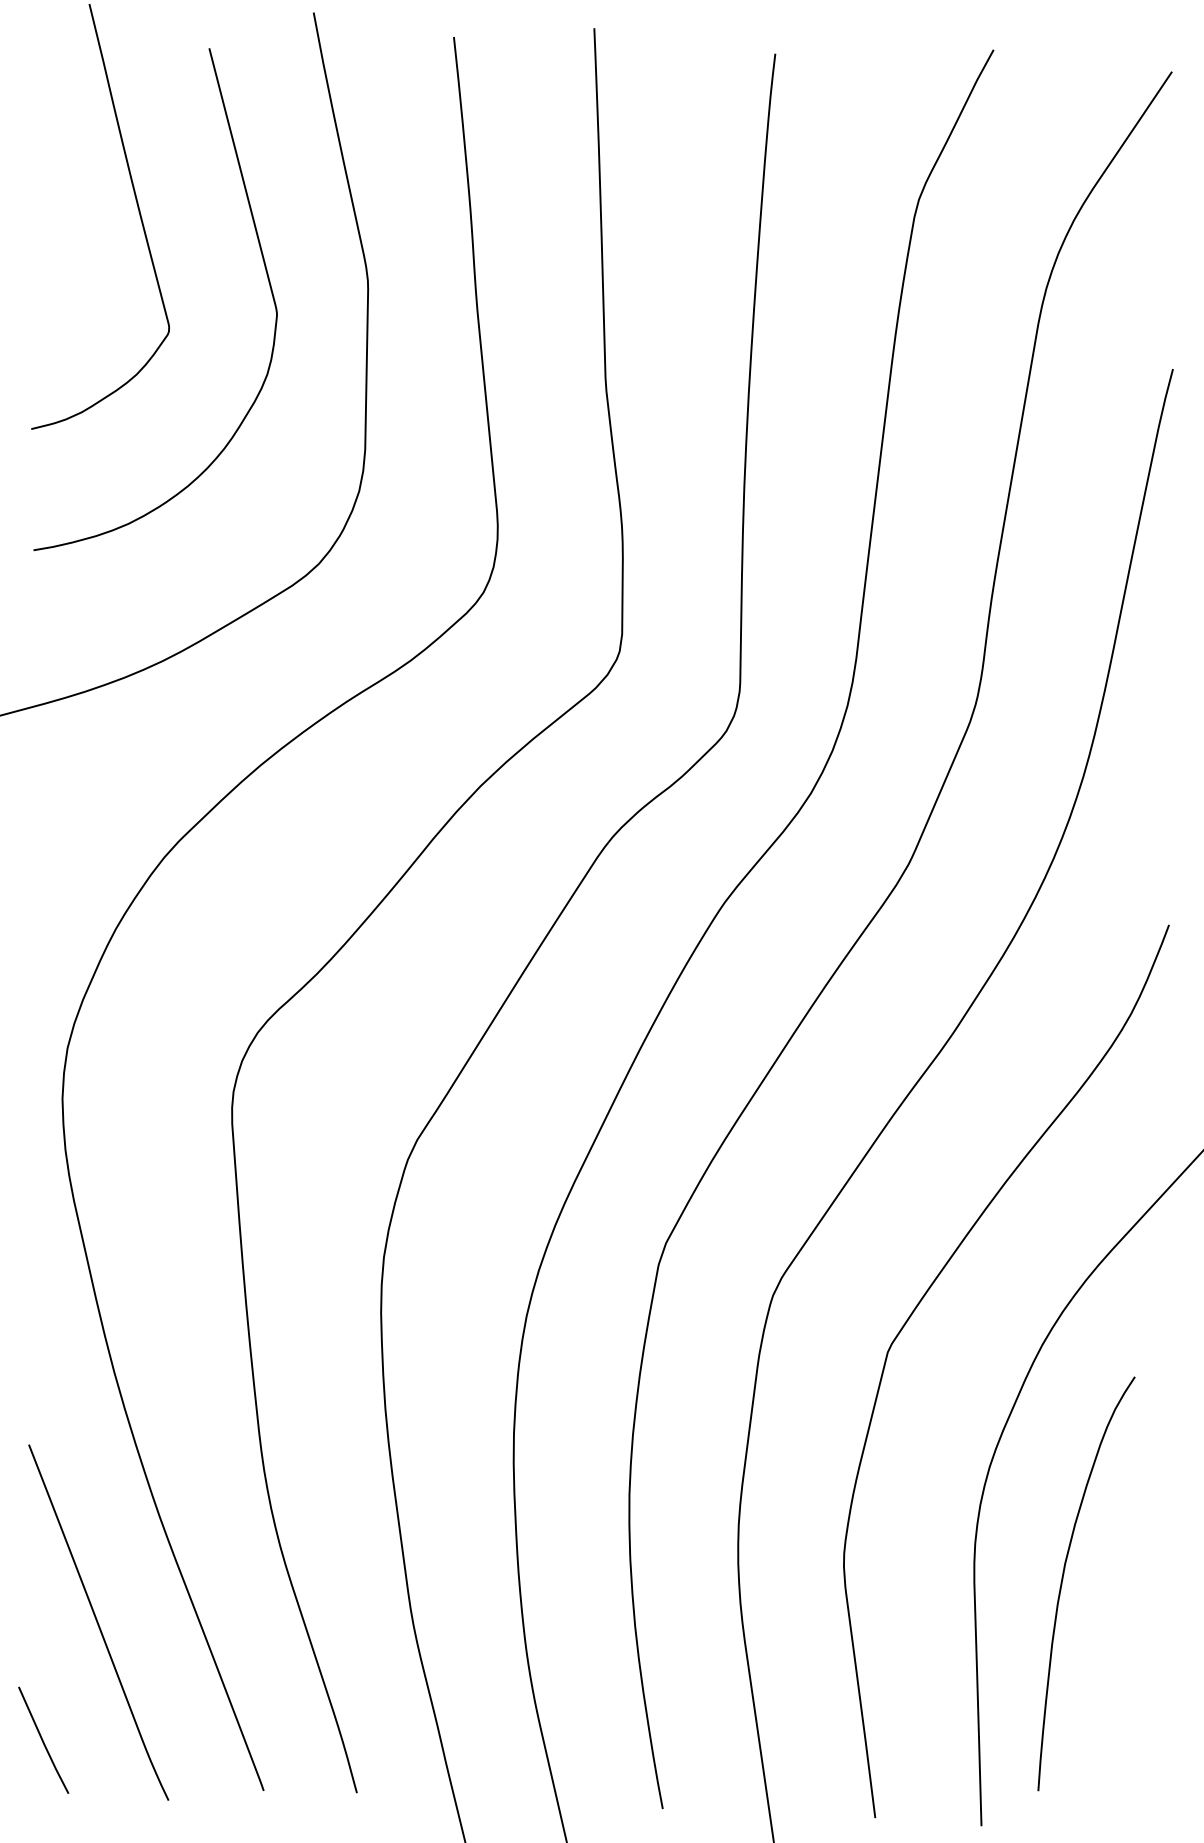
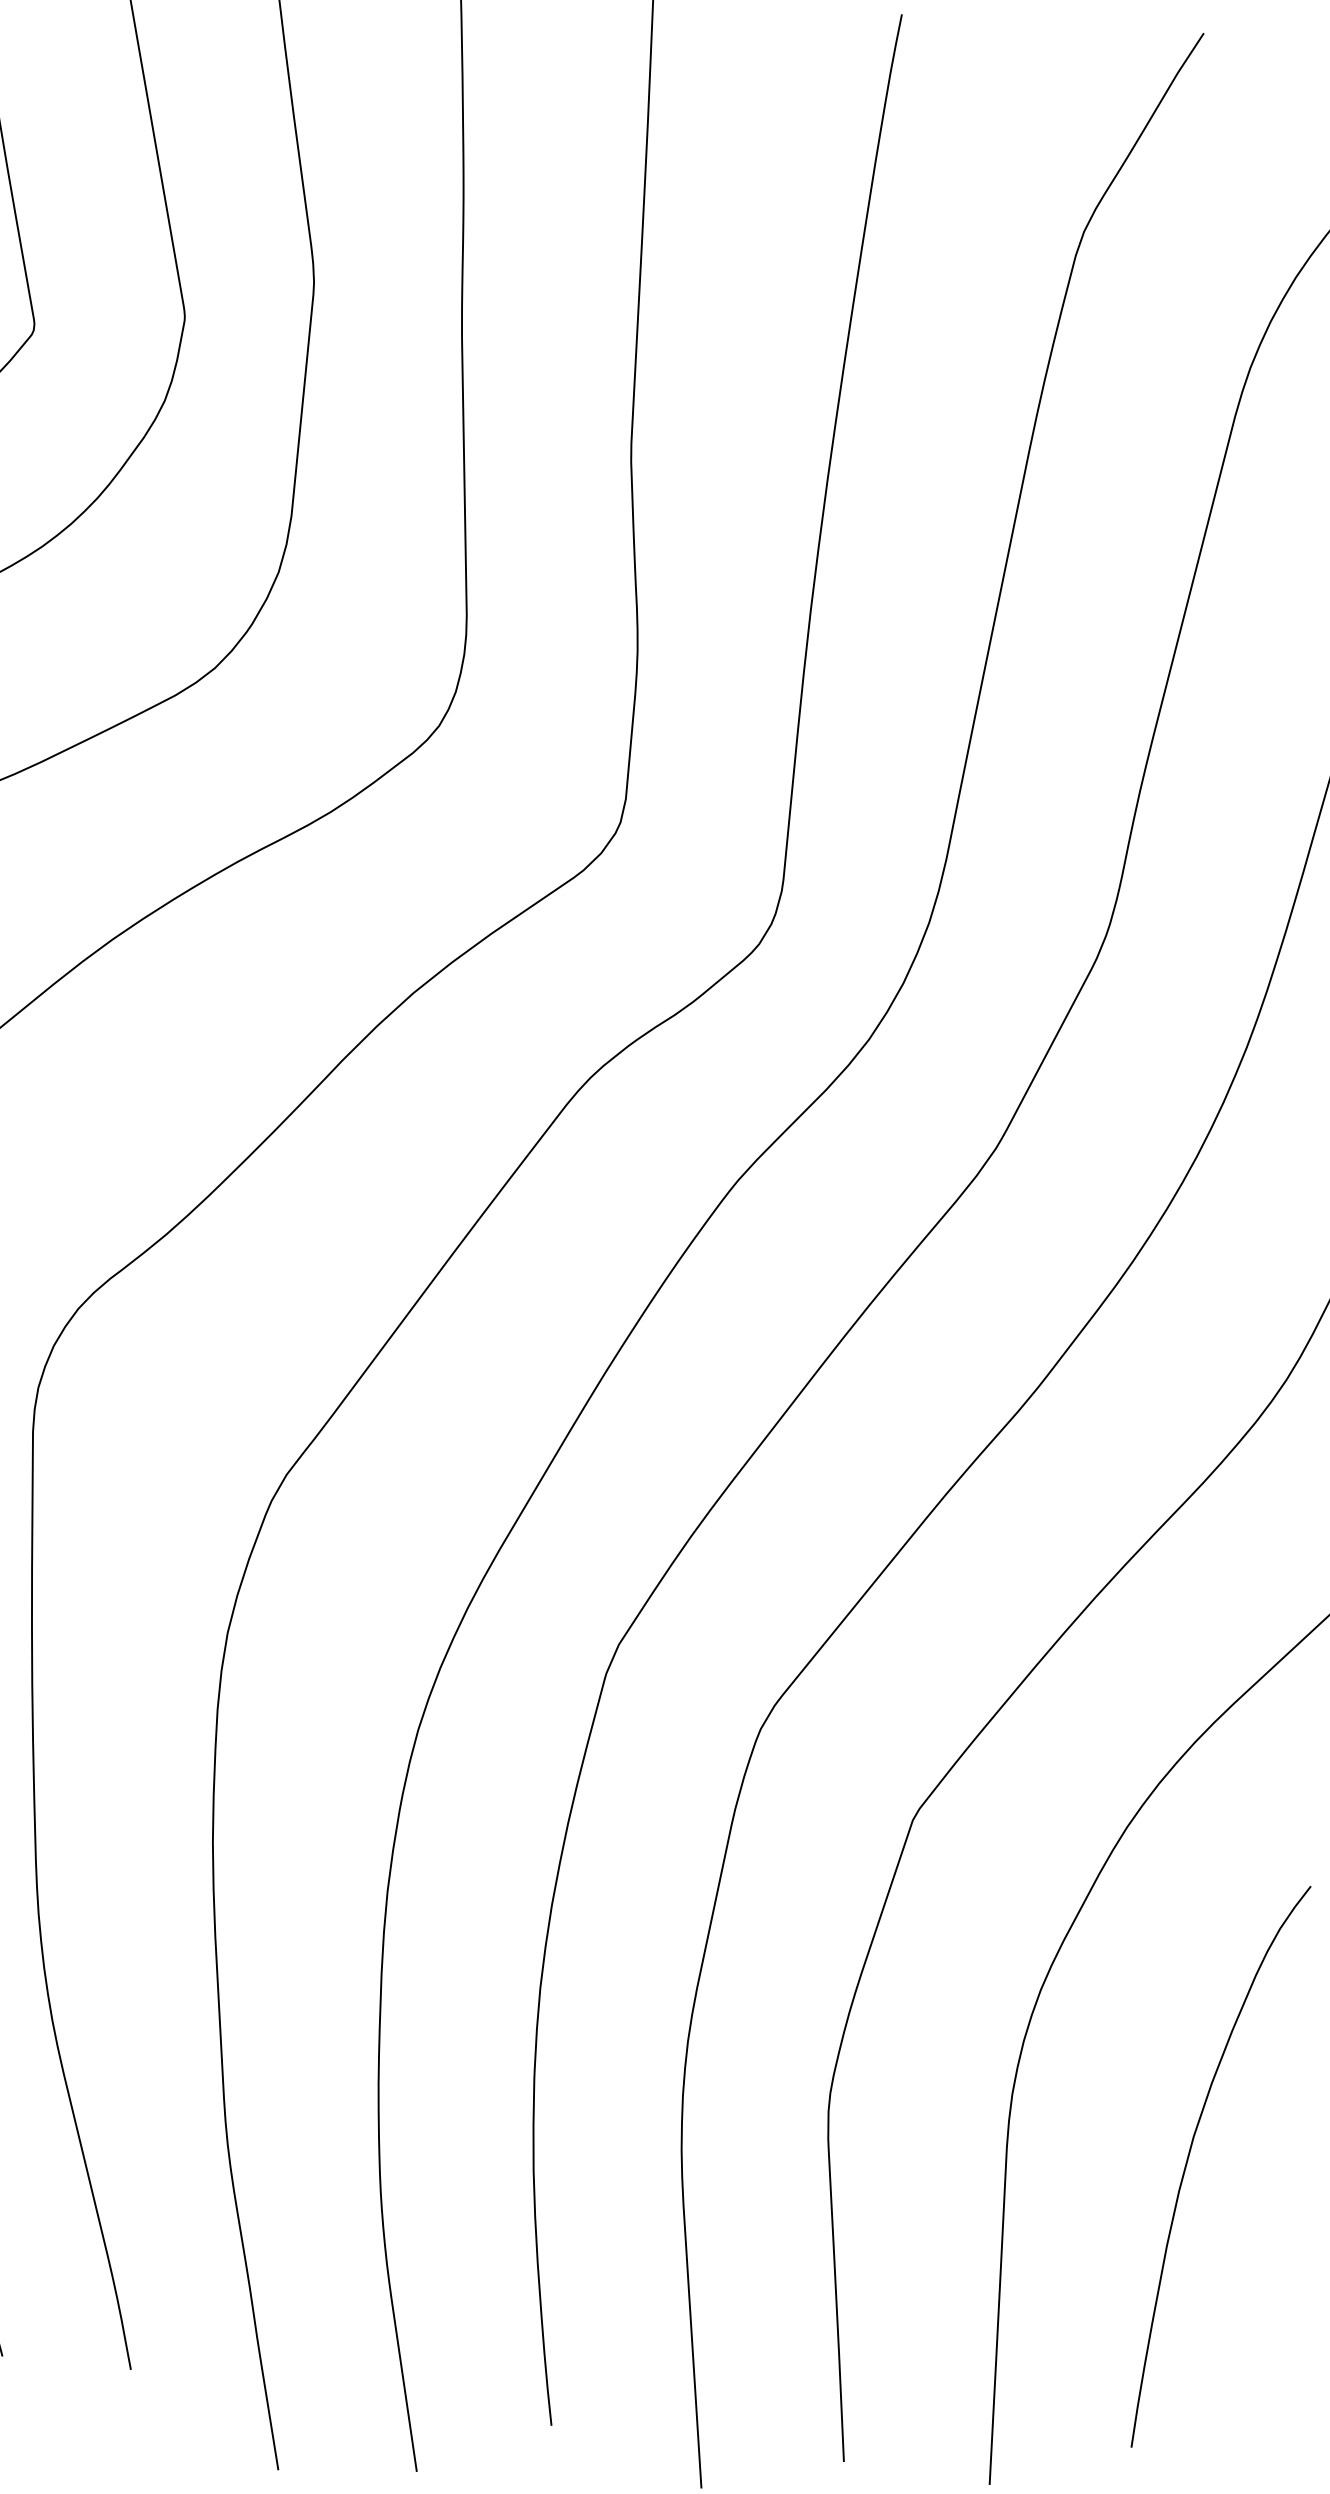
curve: (1063, 1579) -> (1189, 2158), moved

